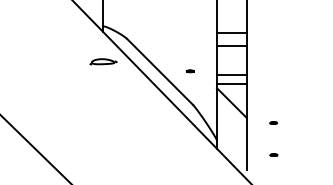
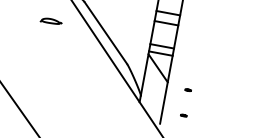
part: (103, 61) -> (51, 21), moved
part: (189, 71) -> (129, 37), removed

